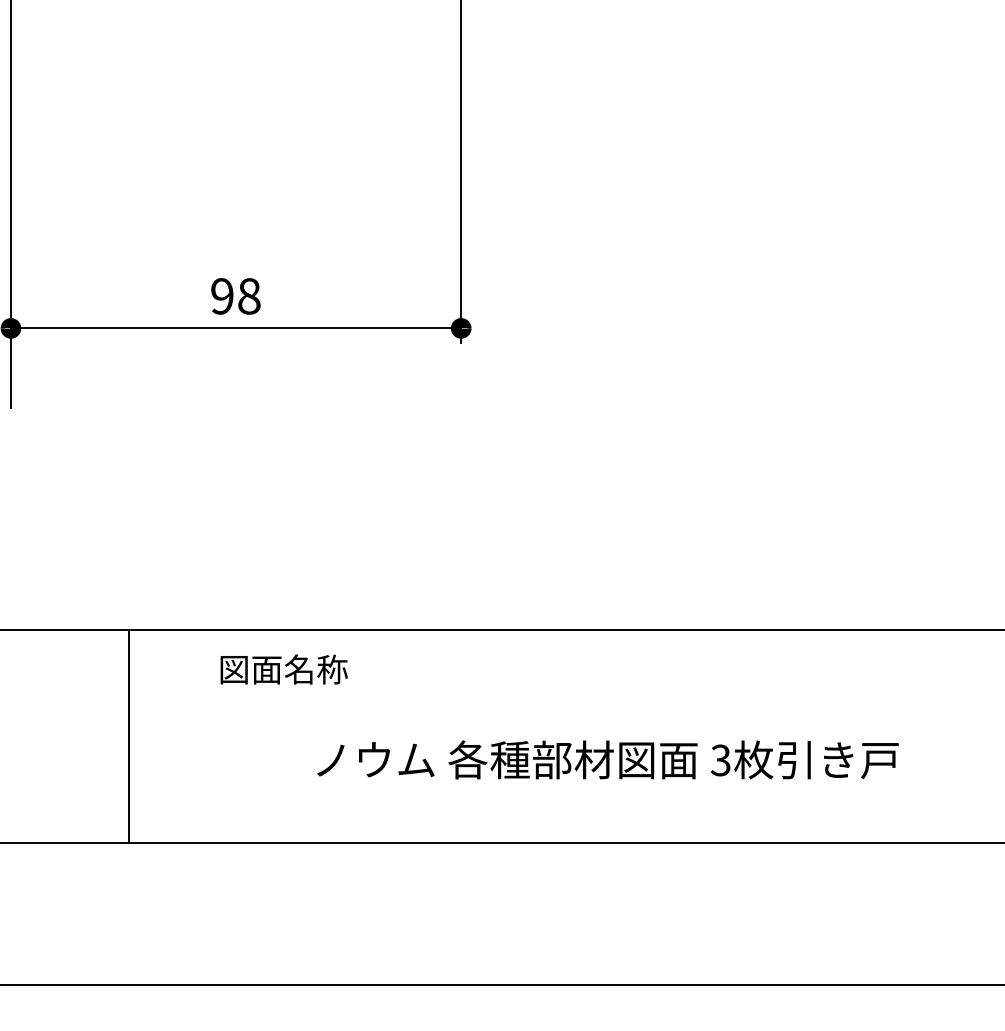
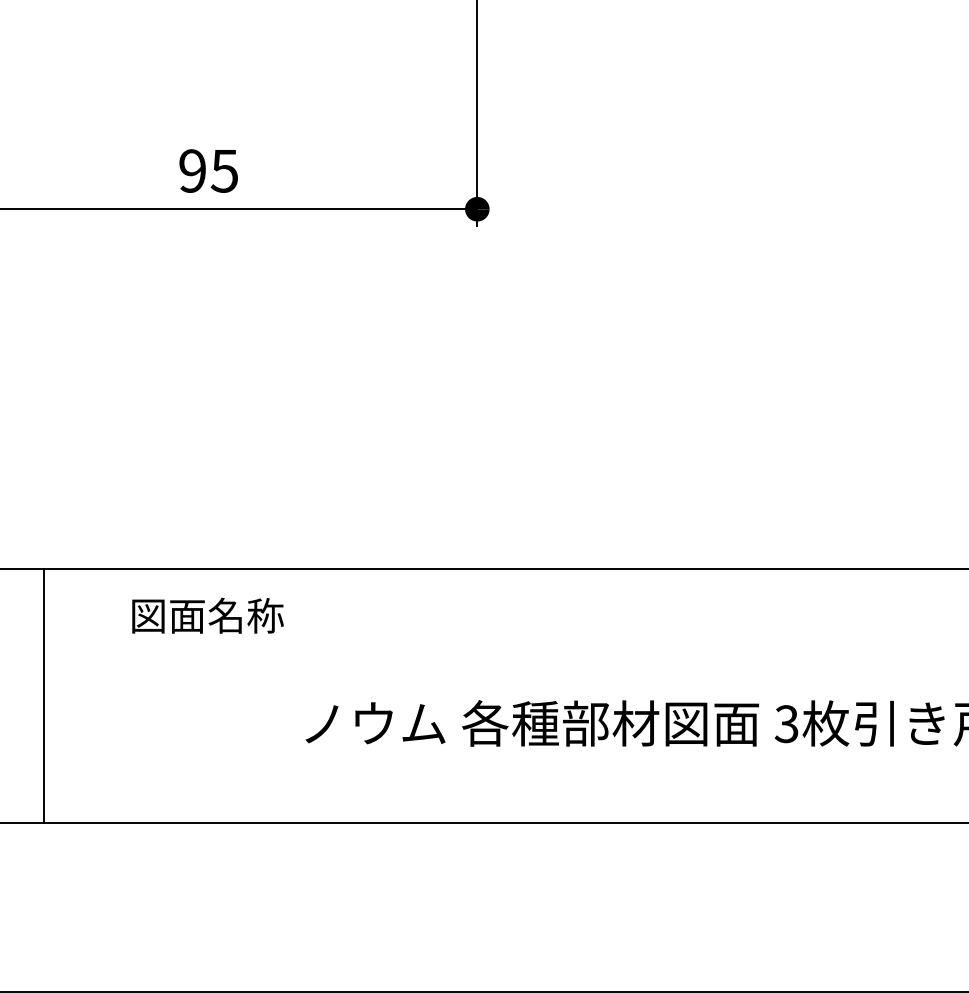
text: (248, 296) -> (223, 171), 98 -> 95
text: (283, 669) -> (207, 615), moved
line: (128, 736) -> (43, 695), moved

